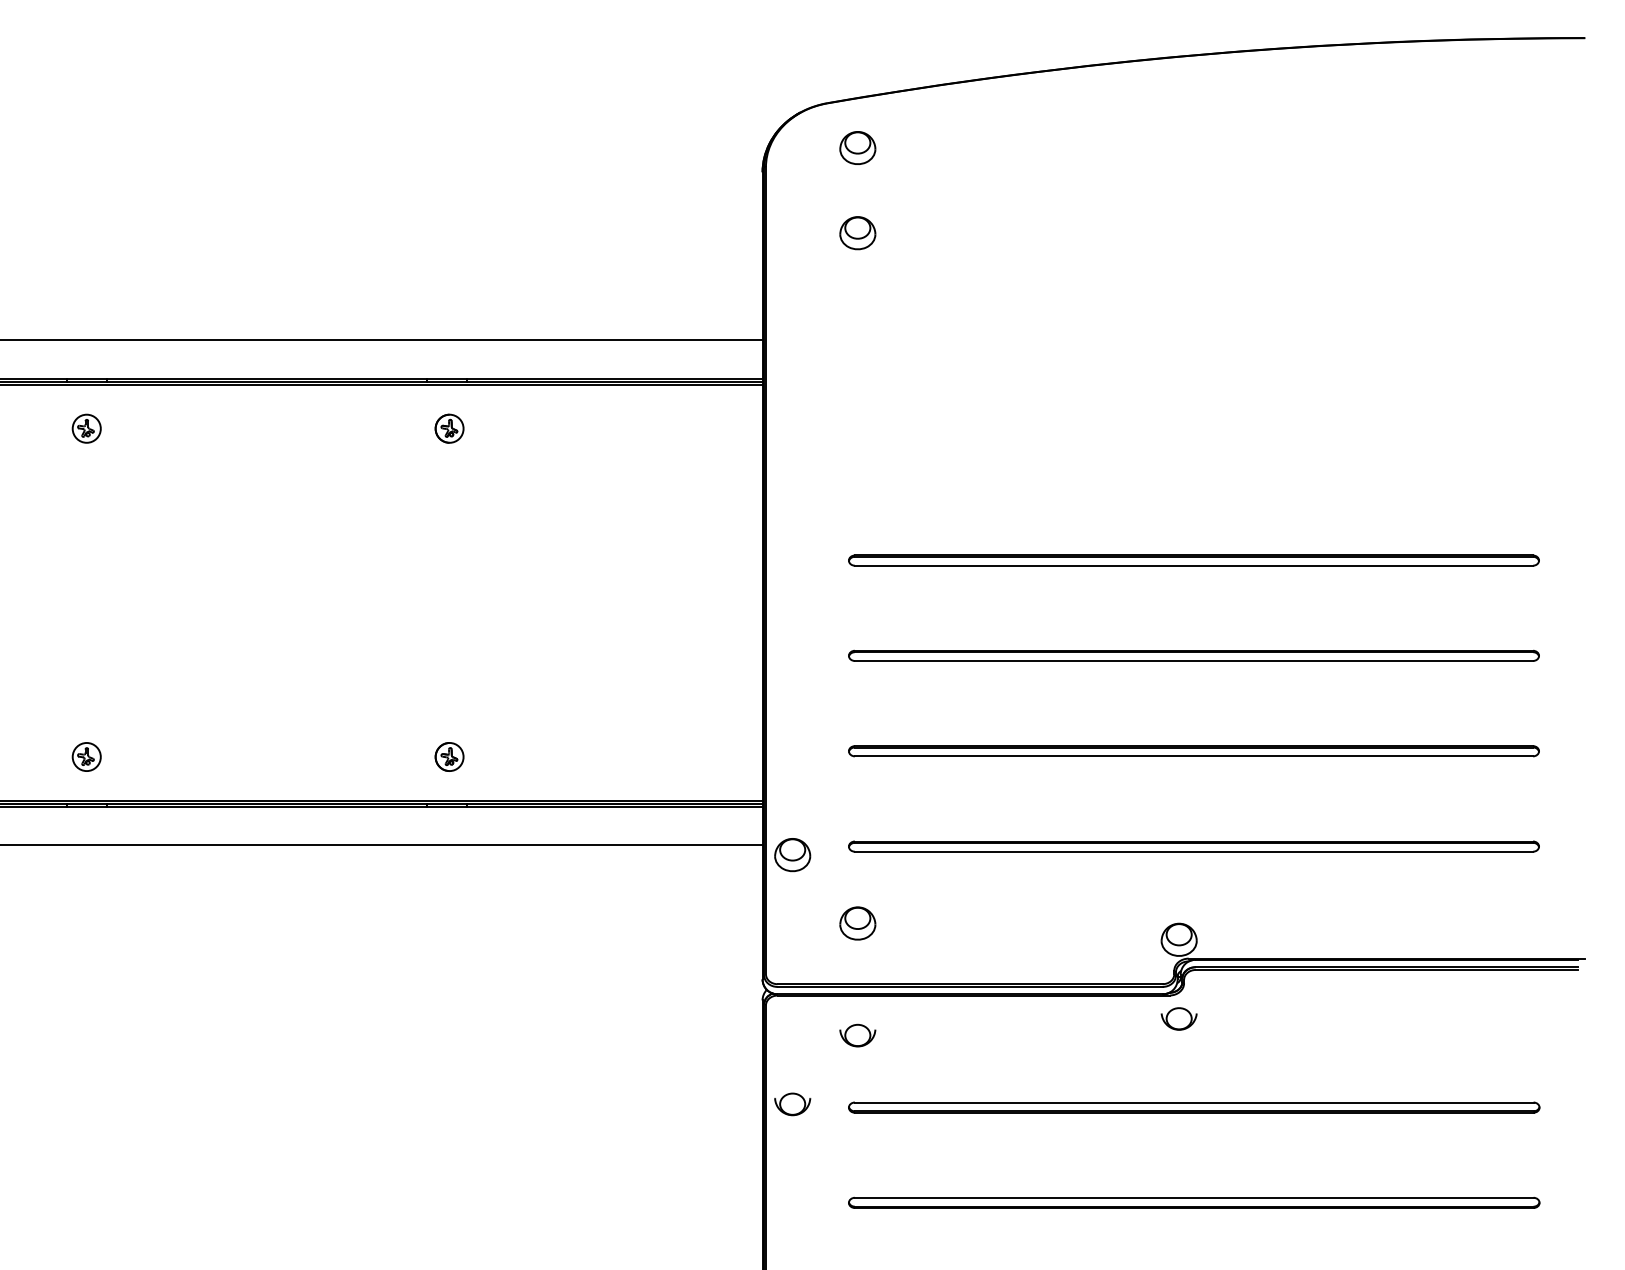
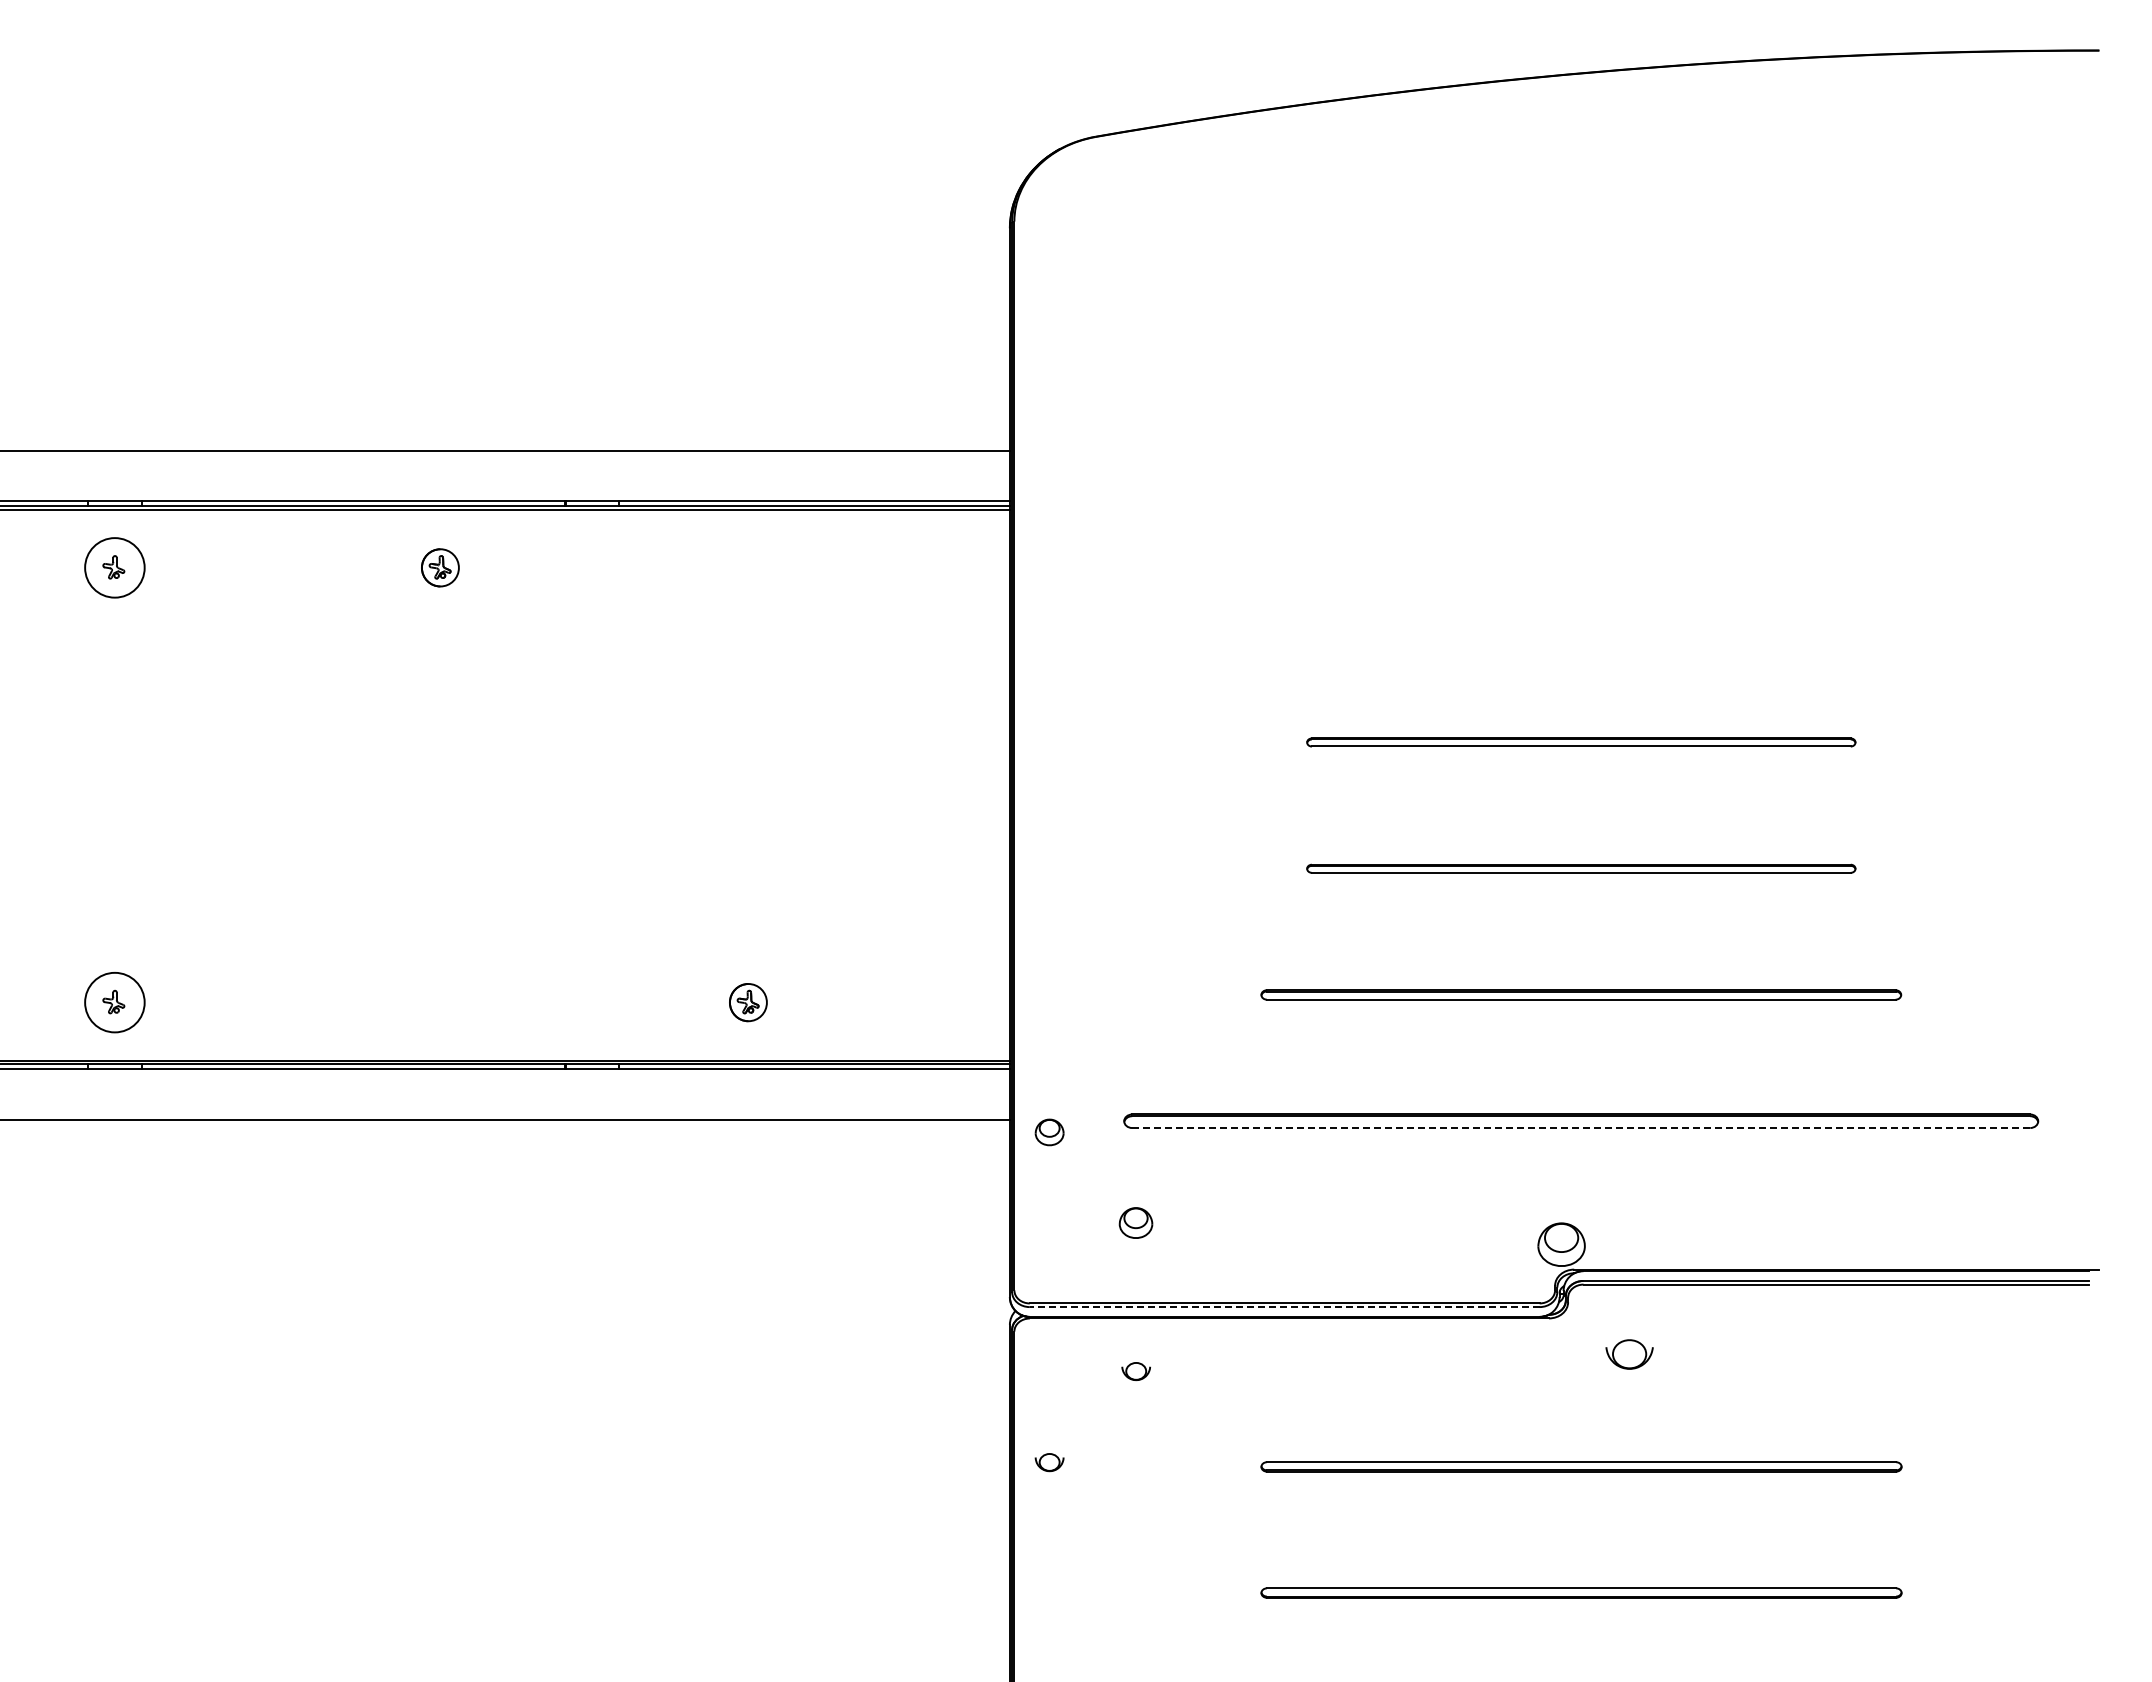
part: (857, 147) -> (1135, 195), removed
part: (857, 232) -> (1135, 308), removed
circle: (86, 428) -> (114, 567), size x1.6
part: (449, 428) -> (440, 567), moved
part: (1194, 560) -> (1581, 742), size x0.6
part: (1194, 655) -> (1581, 868), size x0.6
part: (1194, 750) -> (1581, 994), size x0.7
circle: (86, 756) -> (114, 1002), size x1.6
part: (449, 756) -> (748, 1002), moved
line: (1194, 852) -> (1581, 1128), solid -> dashed
part: (792, 855) -> (1049, 1132), size x0.6
part: (857, 923) -> (1135, 1222), size x0.7
line: (969, 987) -> (1284, 1307), solid -> dashed
part: (1179, 1018) -> (1629, 1354), moved
part: (858, 1035) -> (1136, 1371), size x0.6
part: (792, 1104) -> (1049, 1462), size x0.6
part: (1194, 1107) -> (1581, 1466), size x0.7
part: (1194, 1202) -> (1581, 1592), size x0.7

